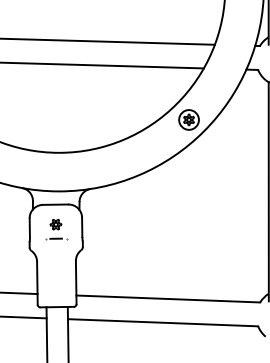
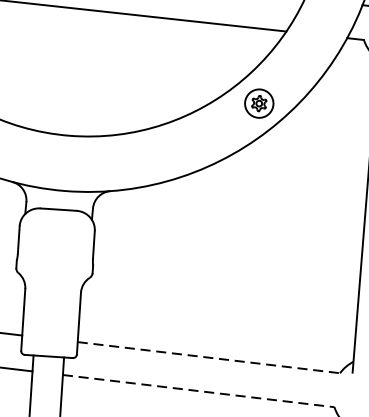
part: (56, 229) -> (56, 245), removed
line: (168, 298) -> (209, 356), solid -> dashed
line: (163, 322) -> (199, 390), solid -> dashed

